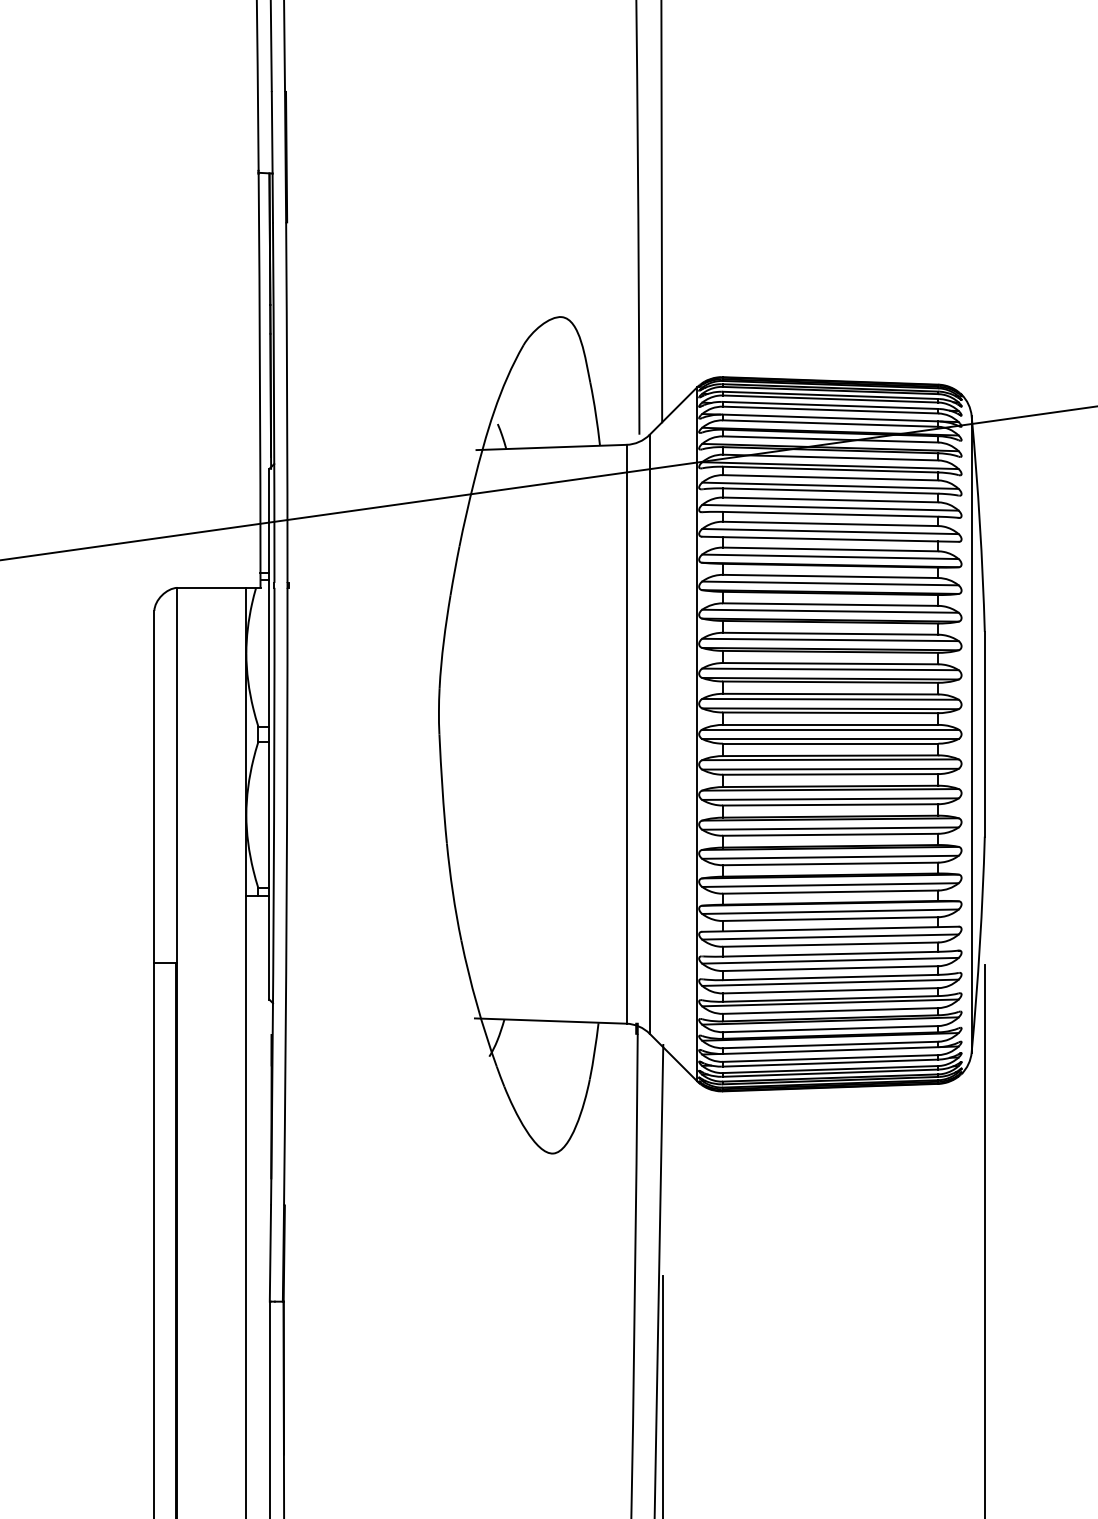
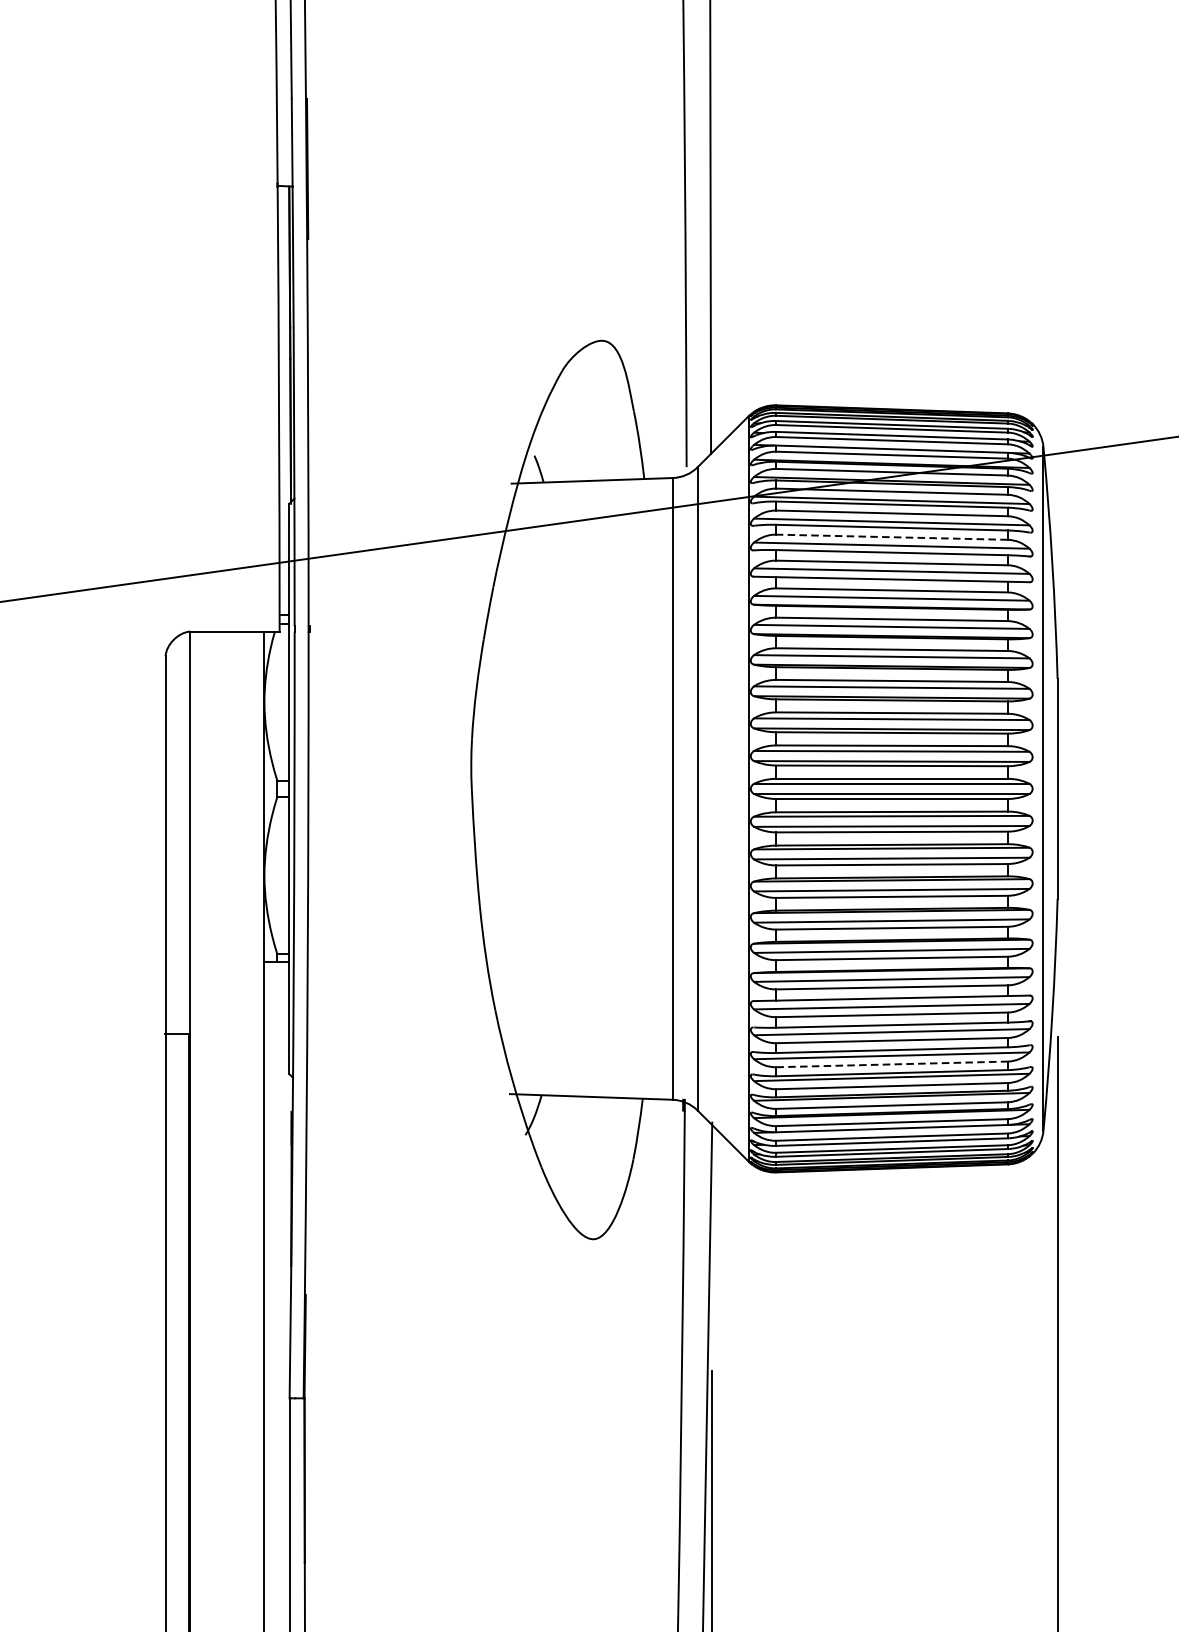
line: (830, 499) -> (891, 536), solid -> dashed
line: (830, 990) -> (891, 1064), solid -> dashed

